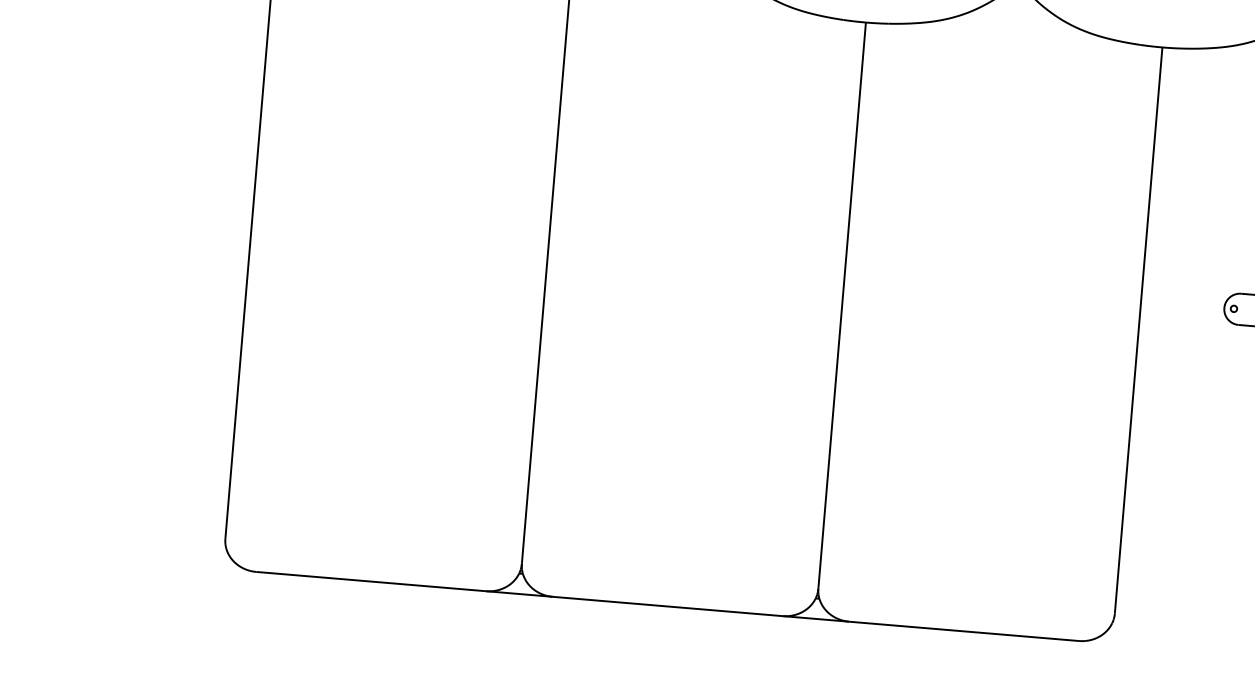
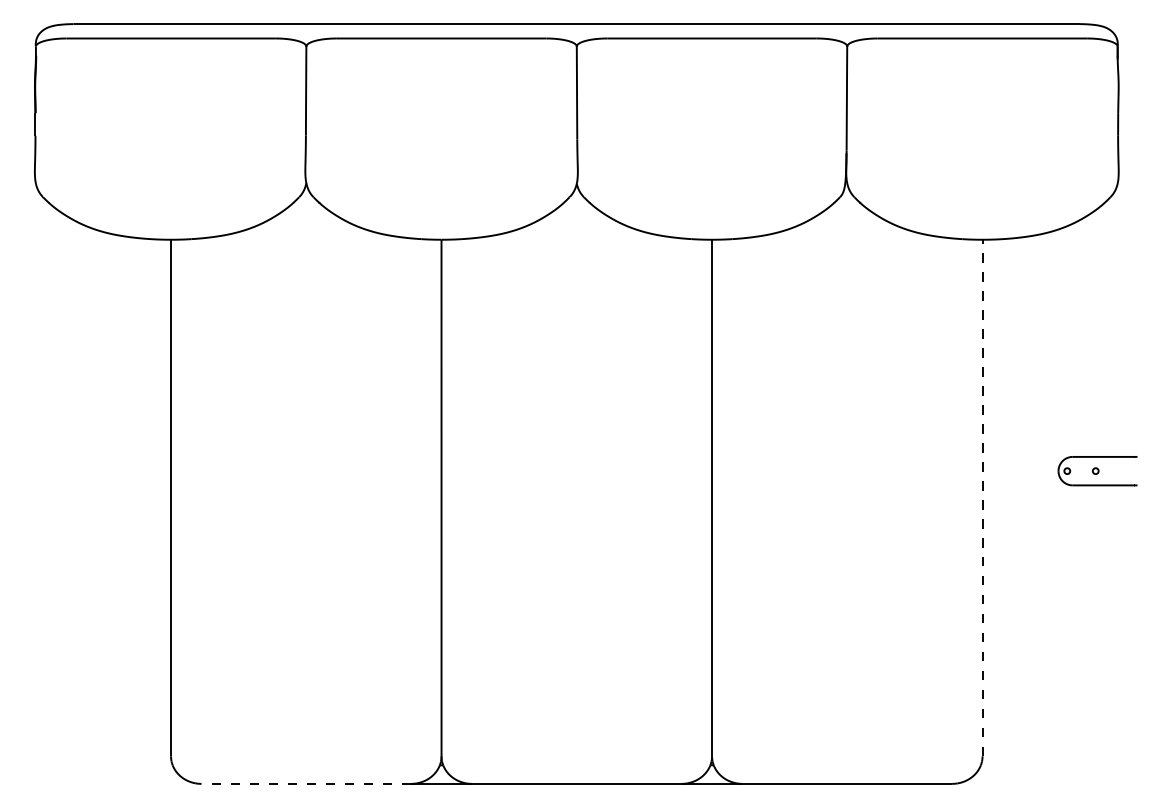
line: (1138, 329) -> (982, 497), solid -> dashed
line: (371, 581) -> (306, 783), solid -> dashed

